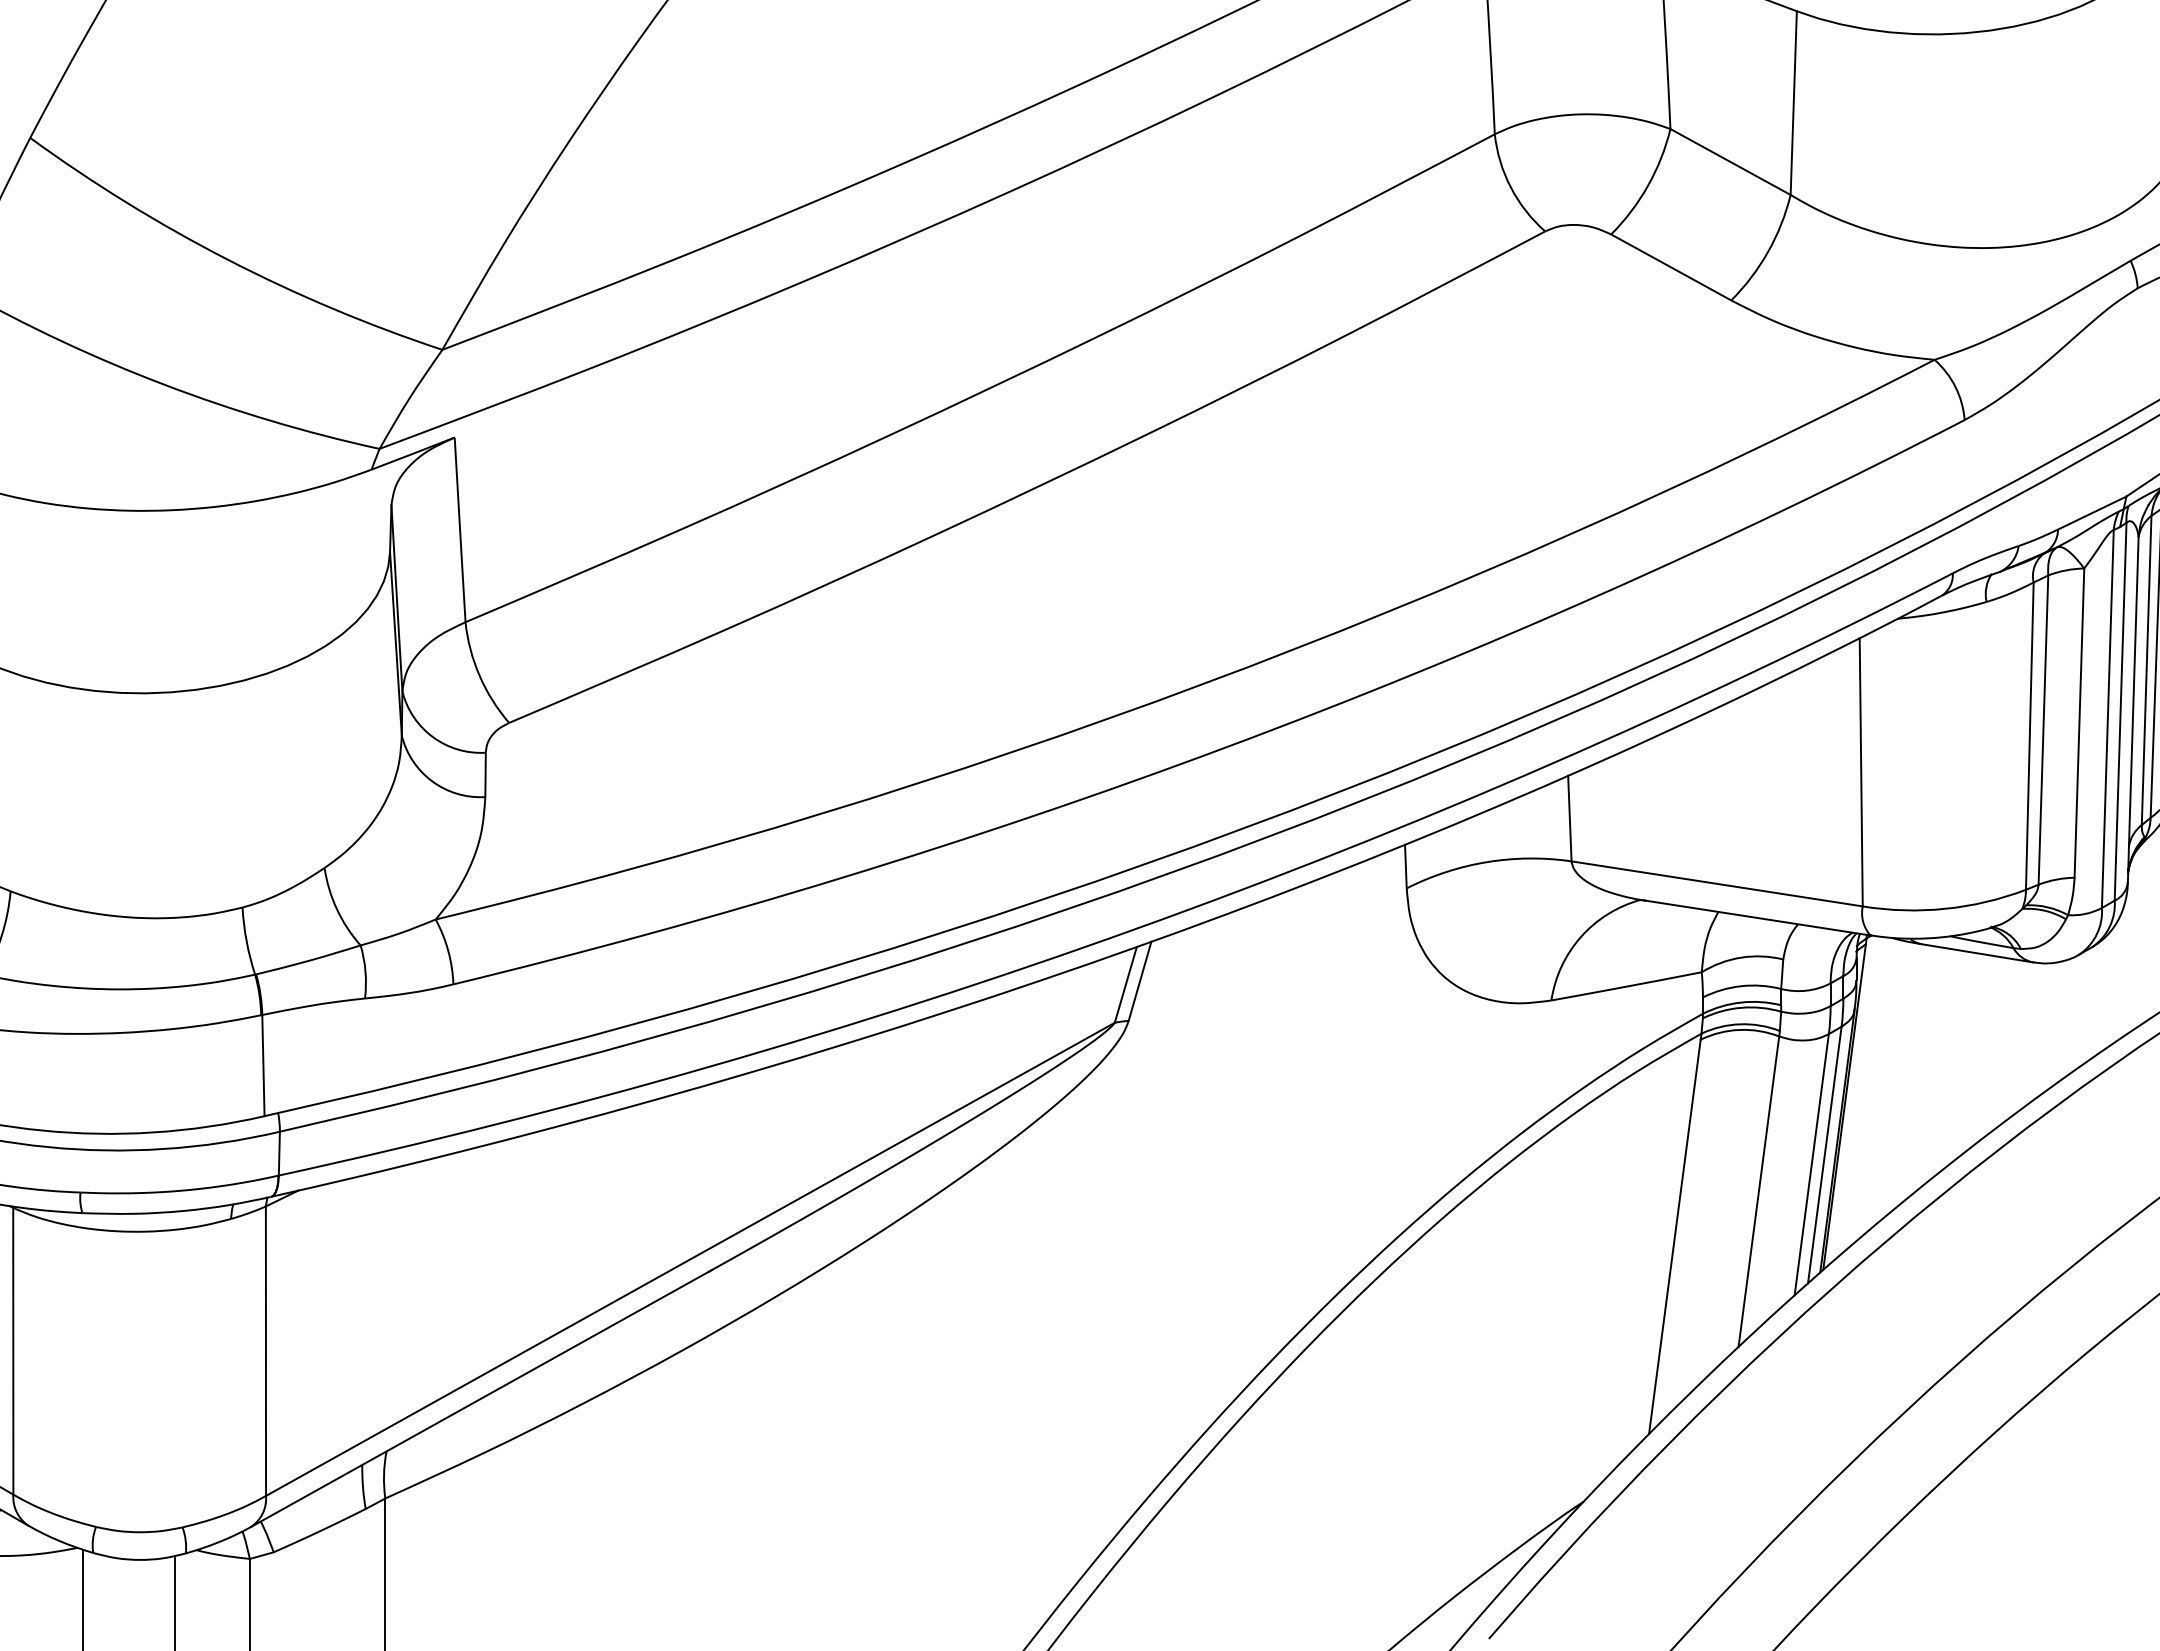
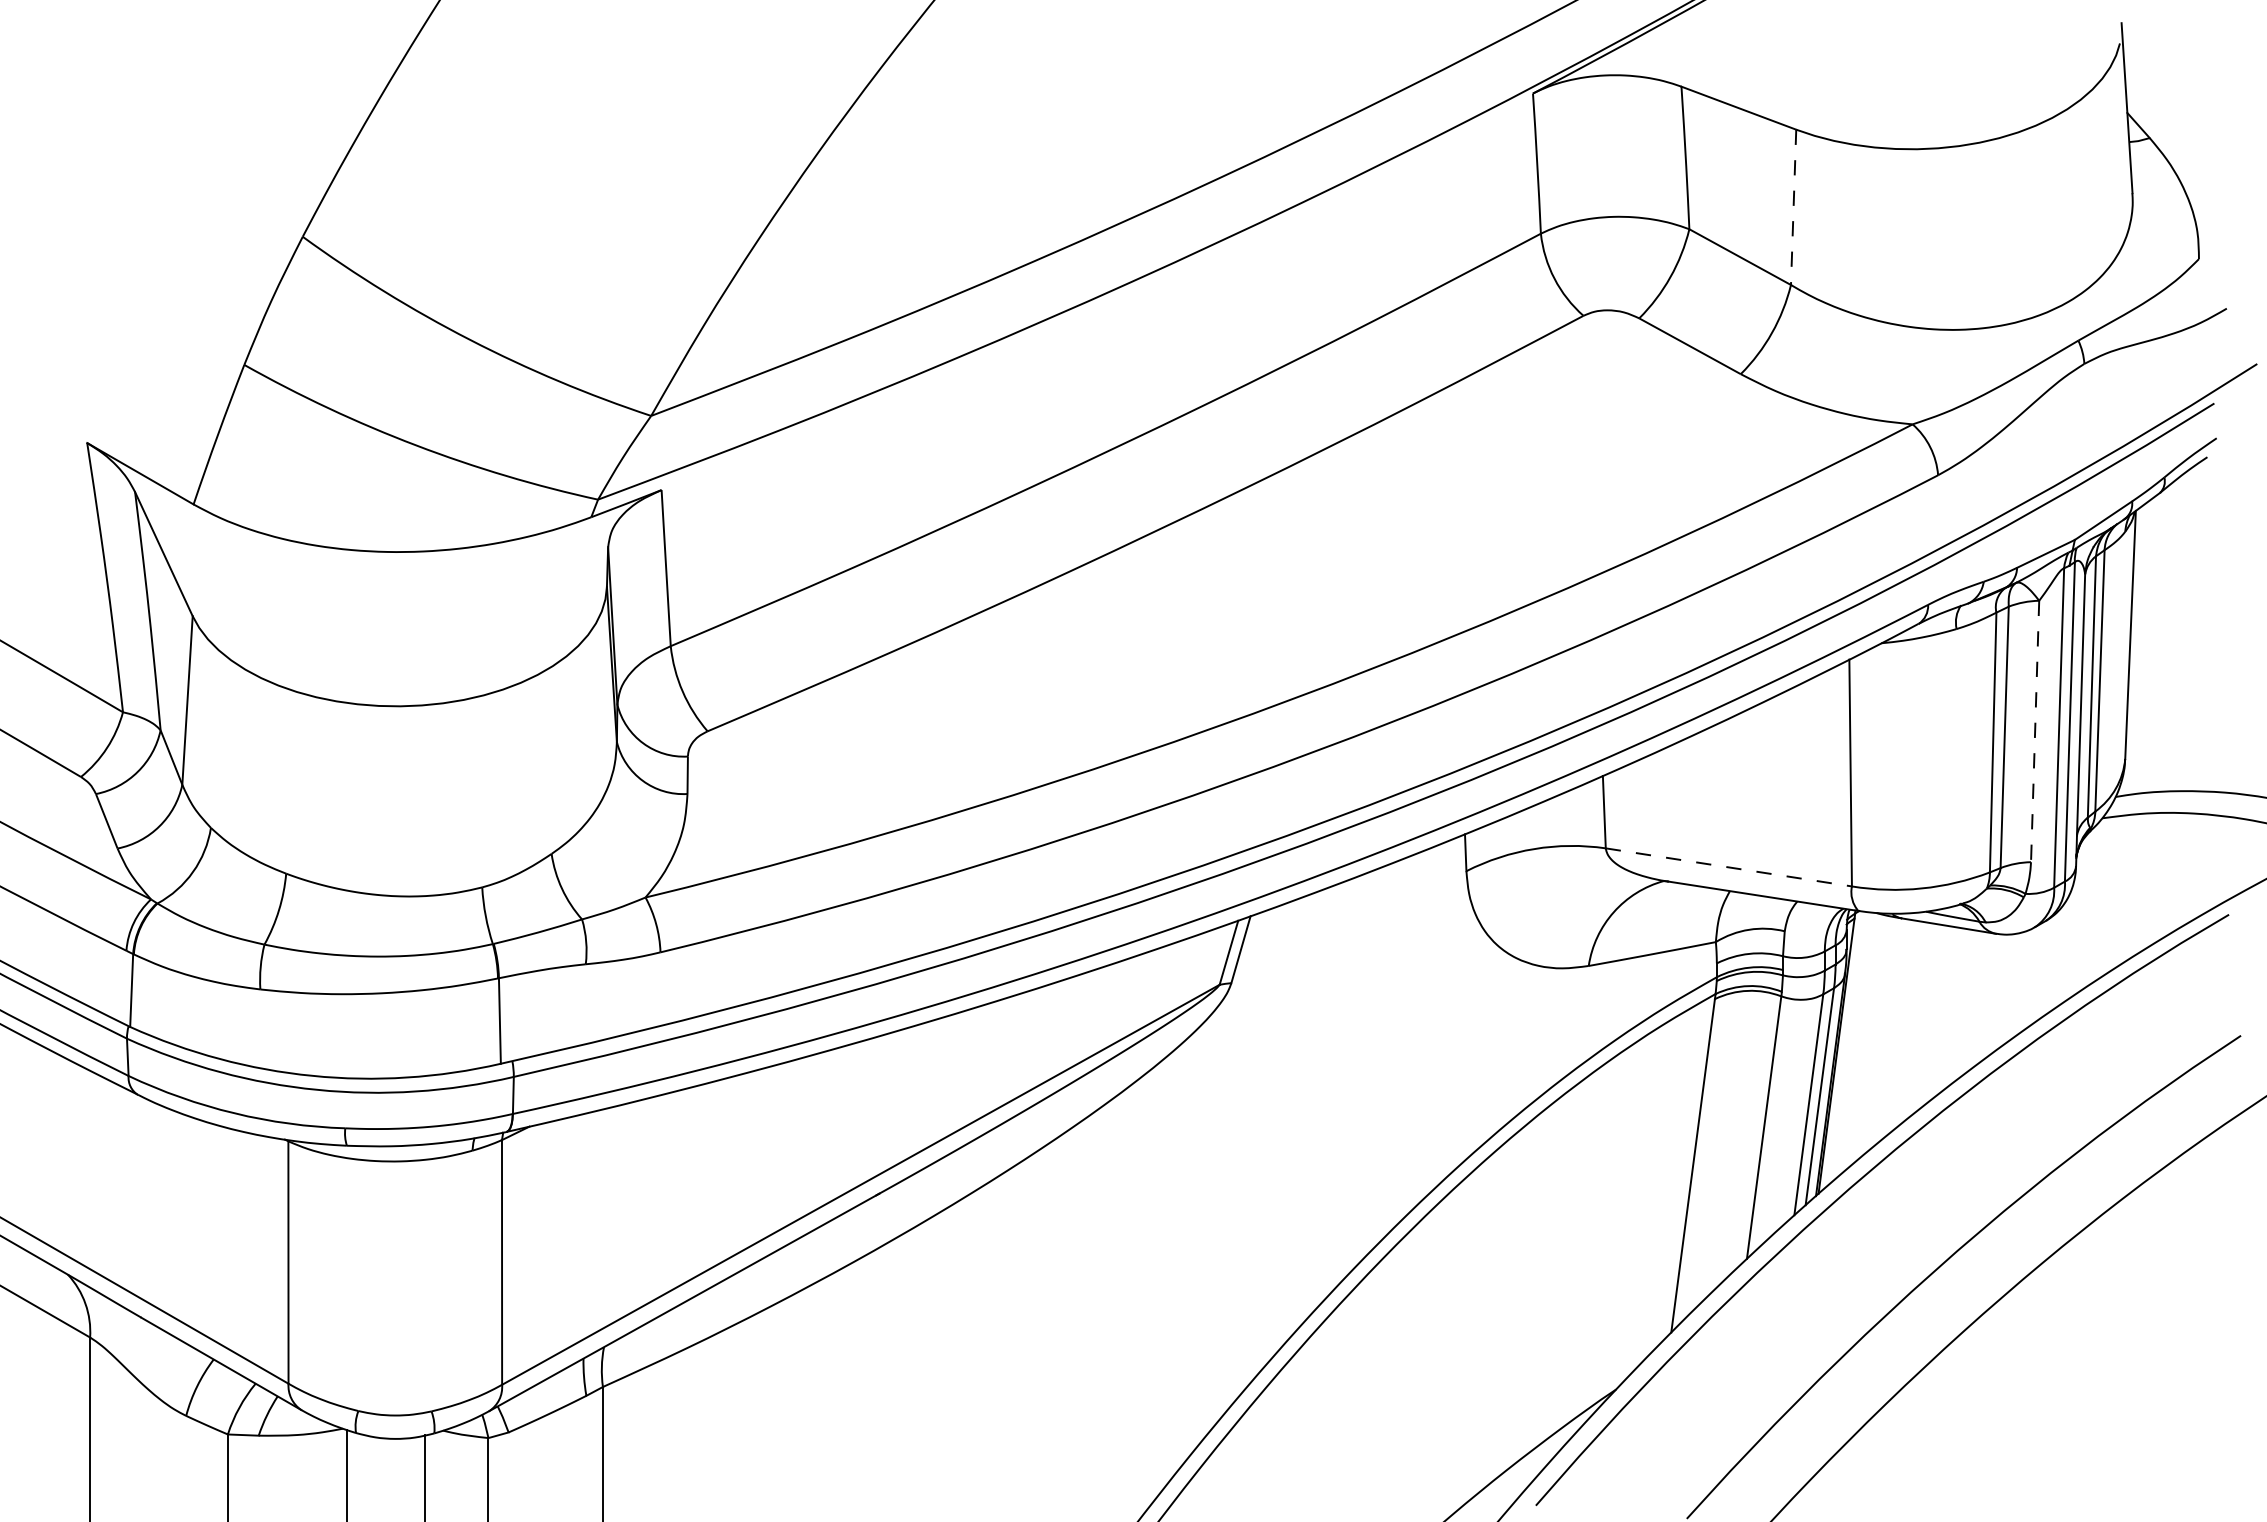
line: (1793, 103) -> (1793, 207), solid -> dashed
line: (2079, 723) -> (2035, 731), solid -> dashed
line: (1716, 884) -> (1728, 867), solid -> dashed

